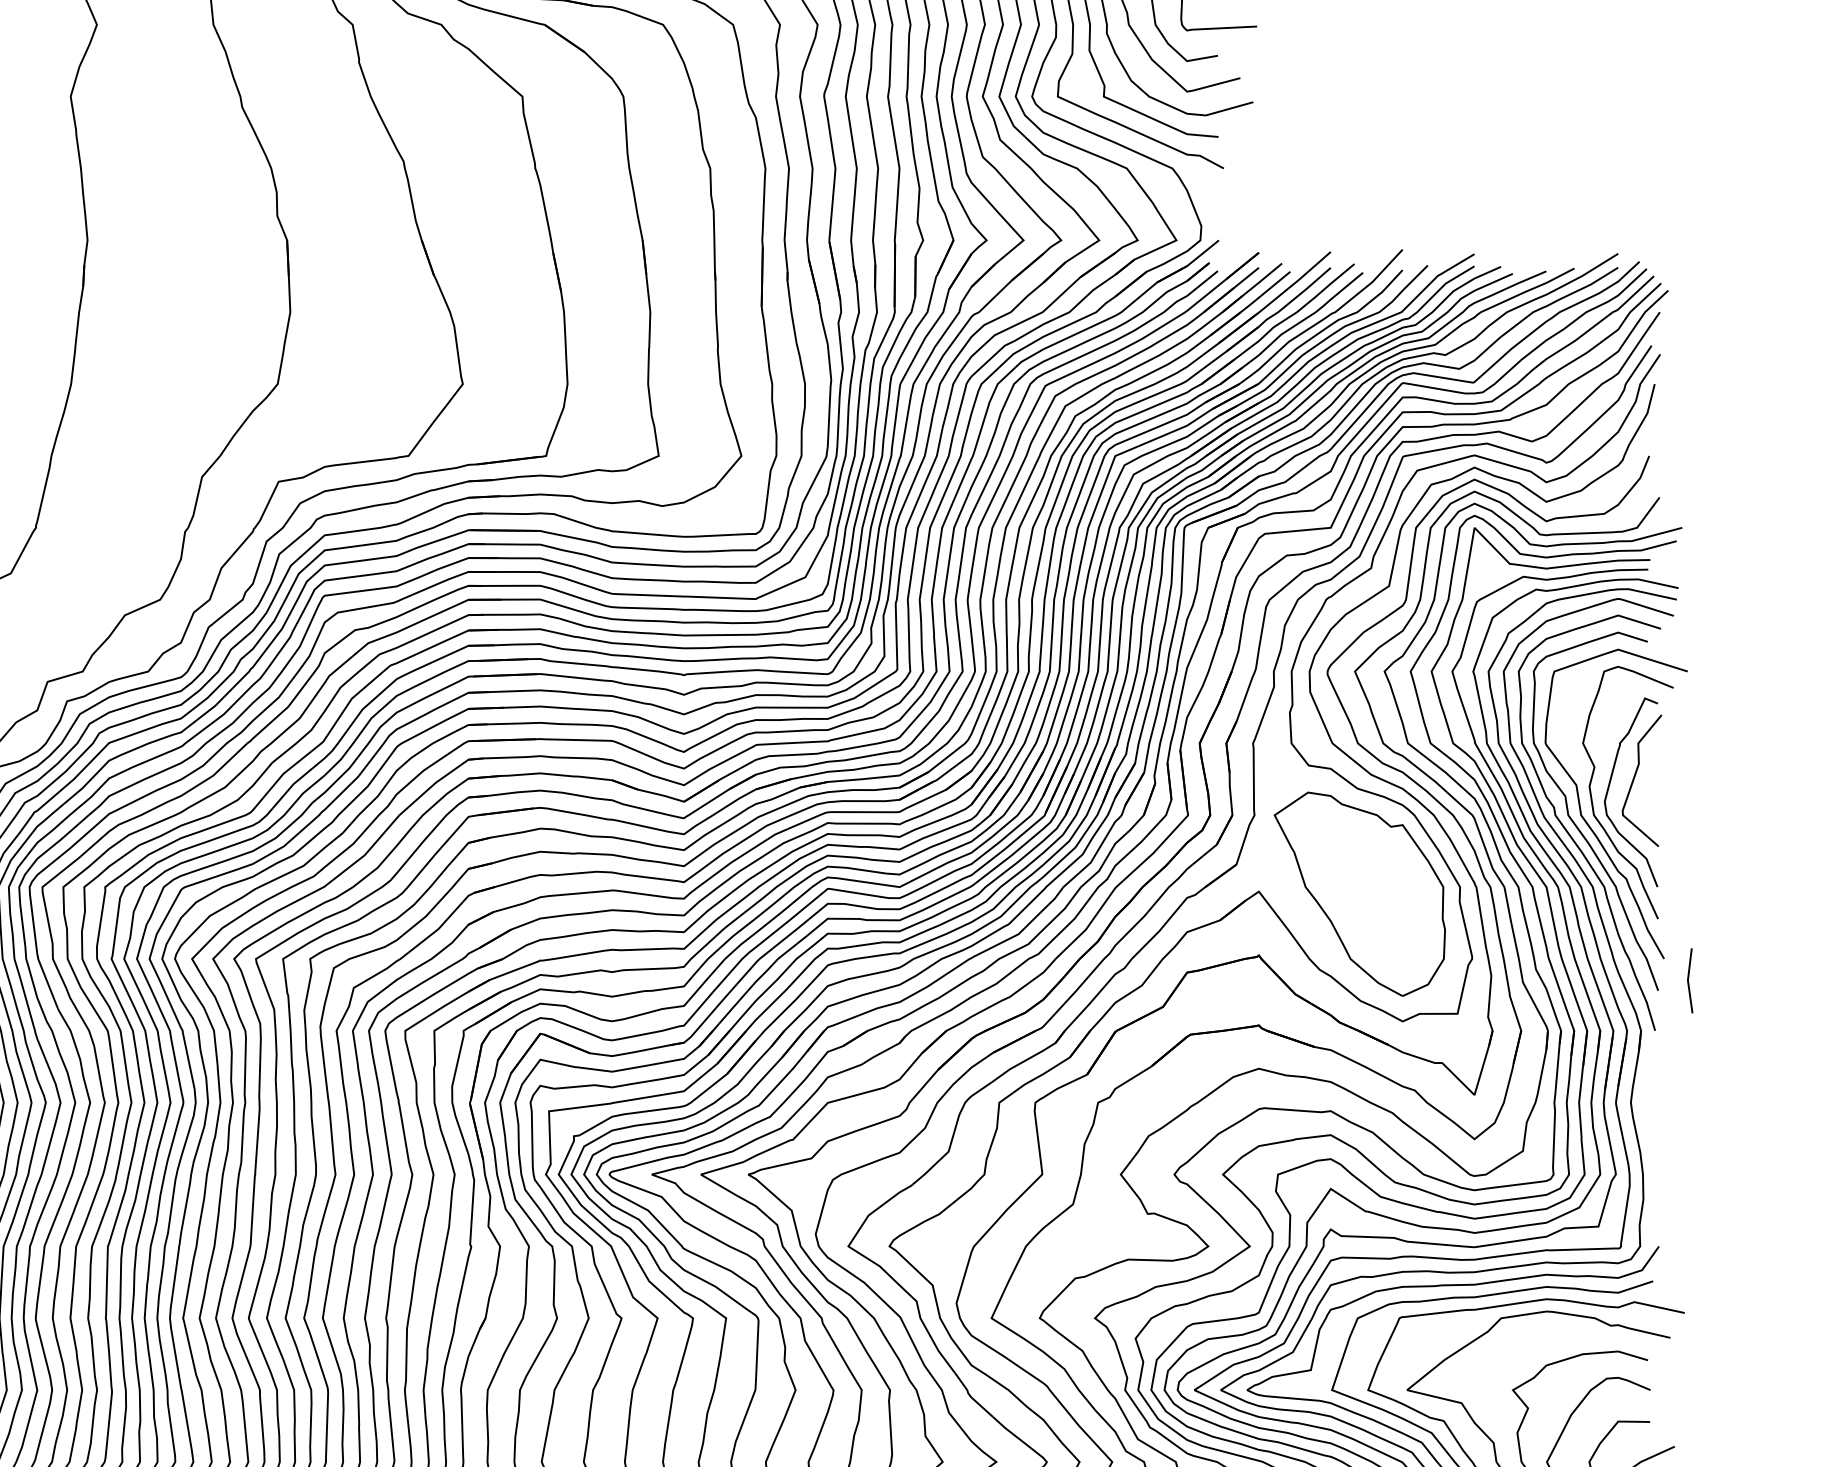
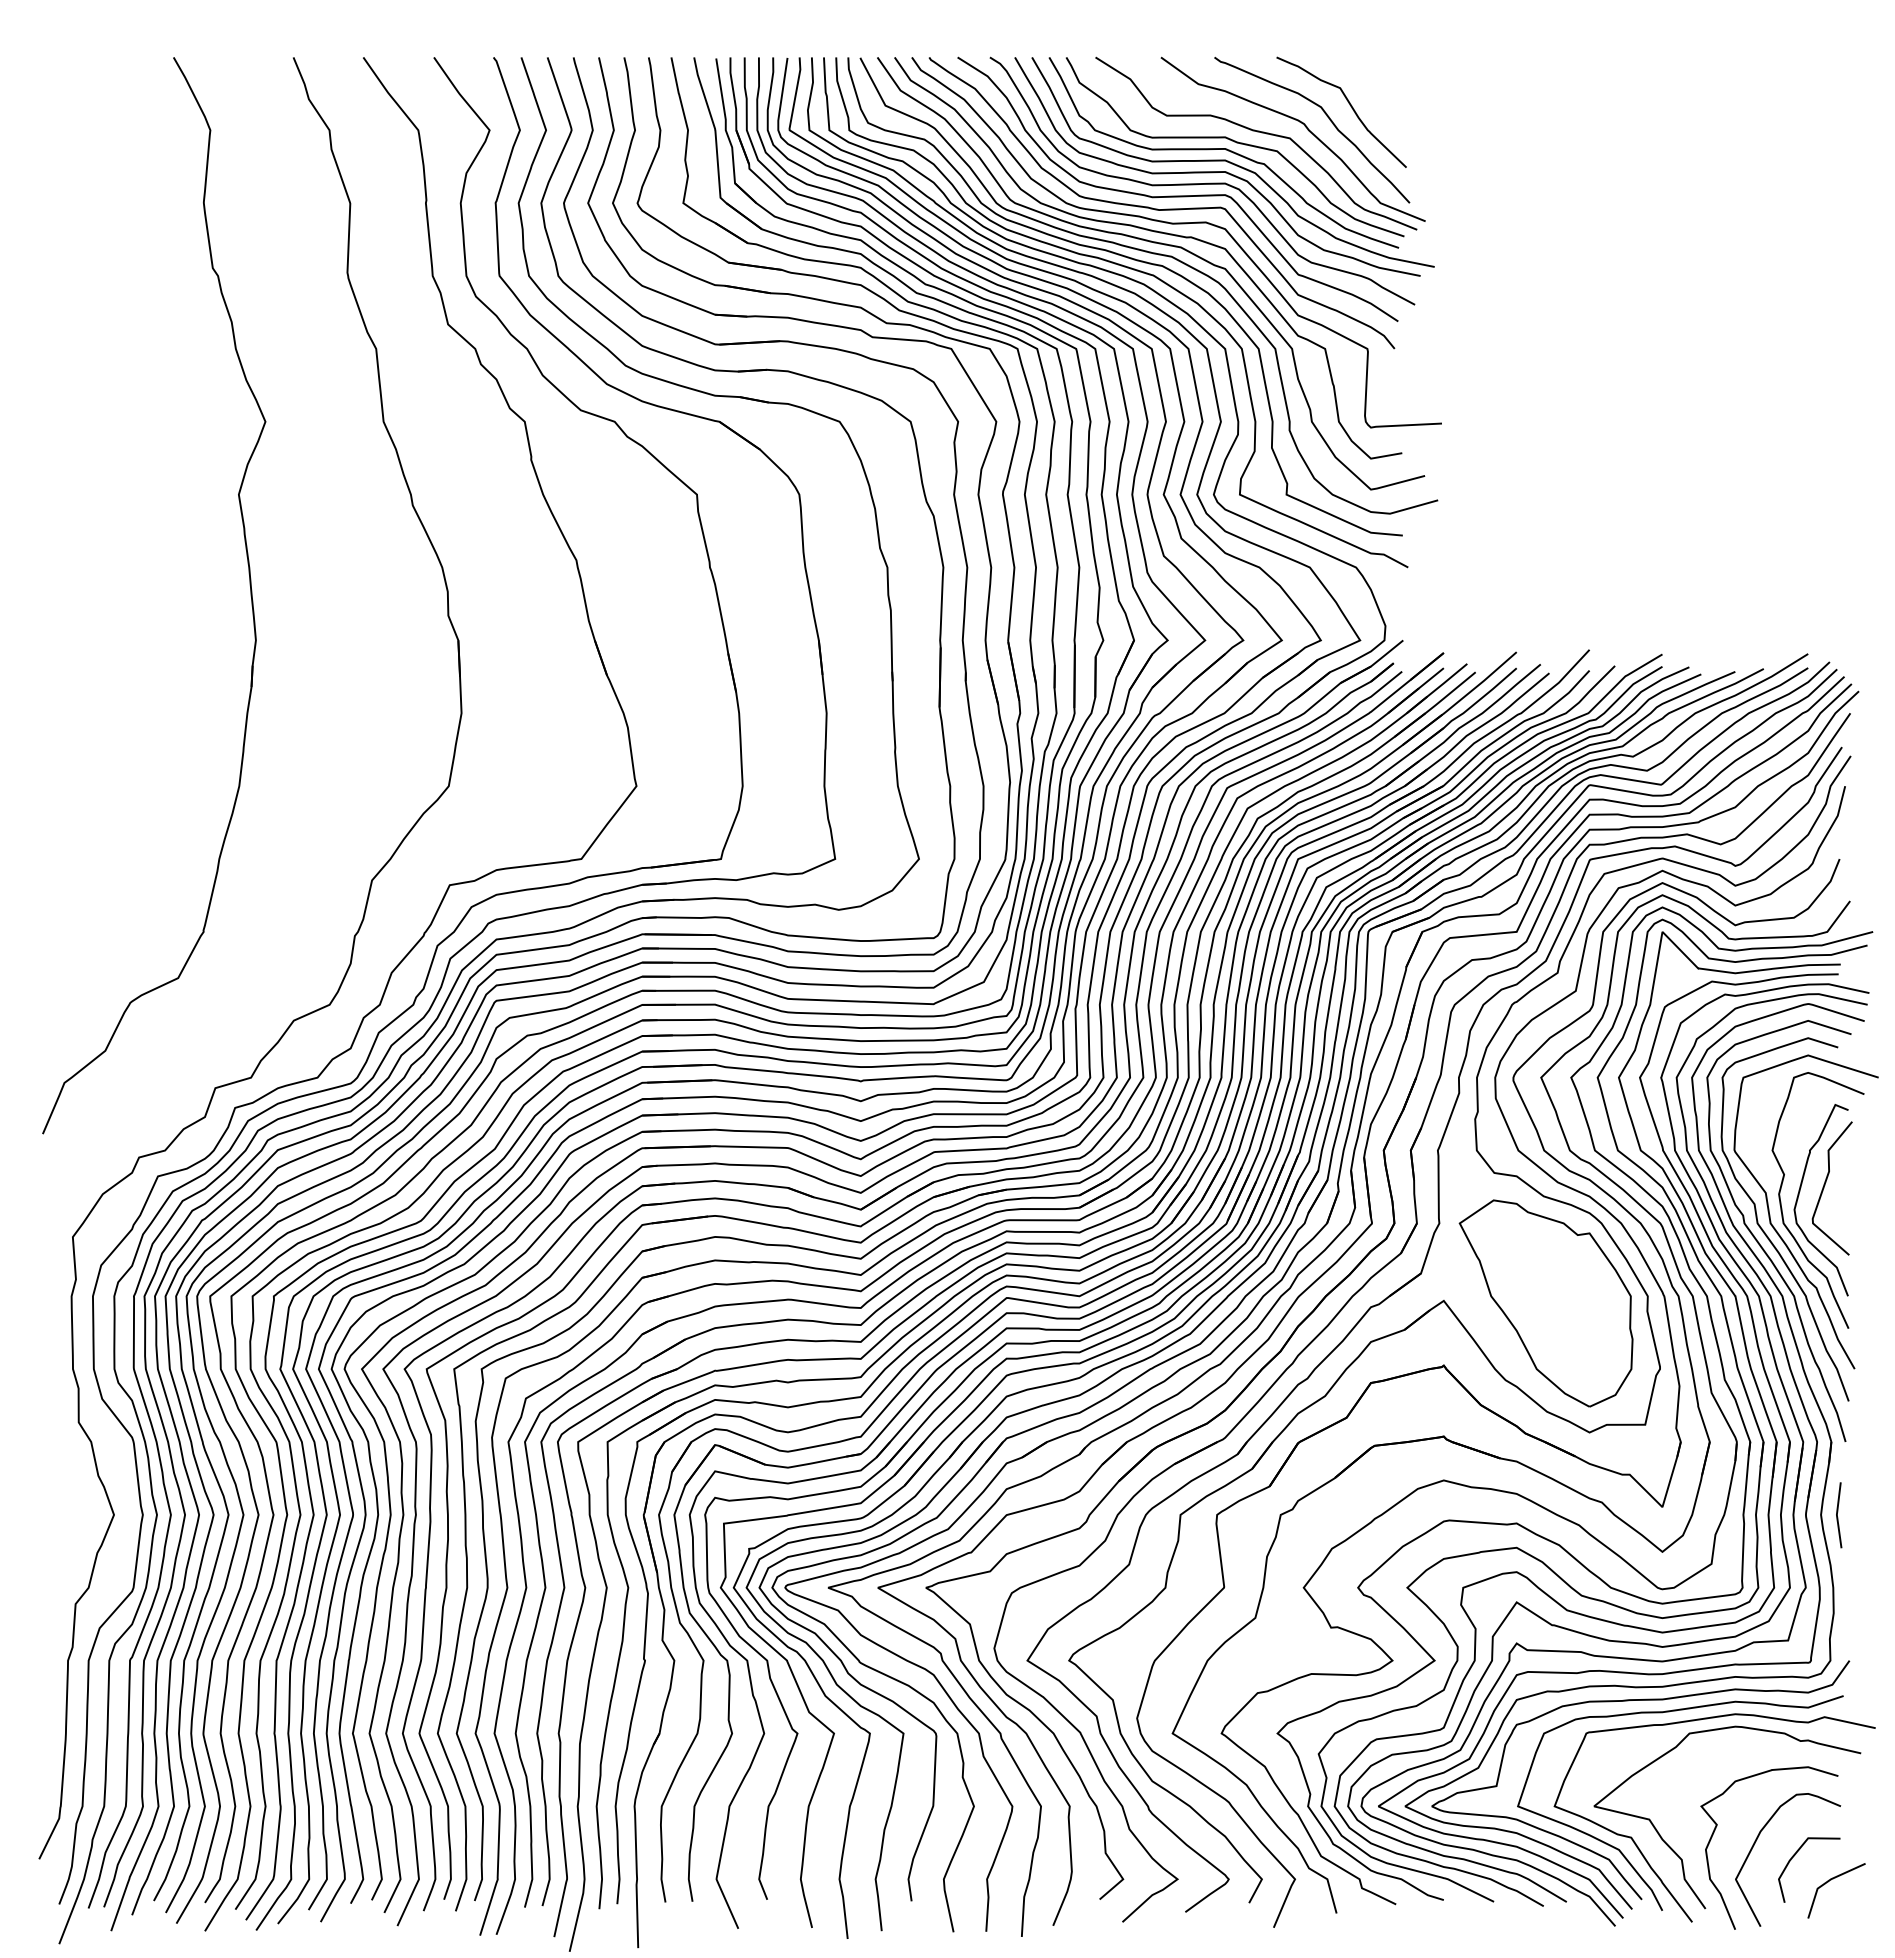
line: (1688, 981) -> (1837, 1515), moved

